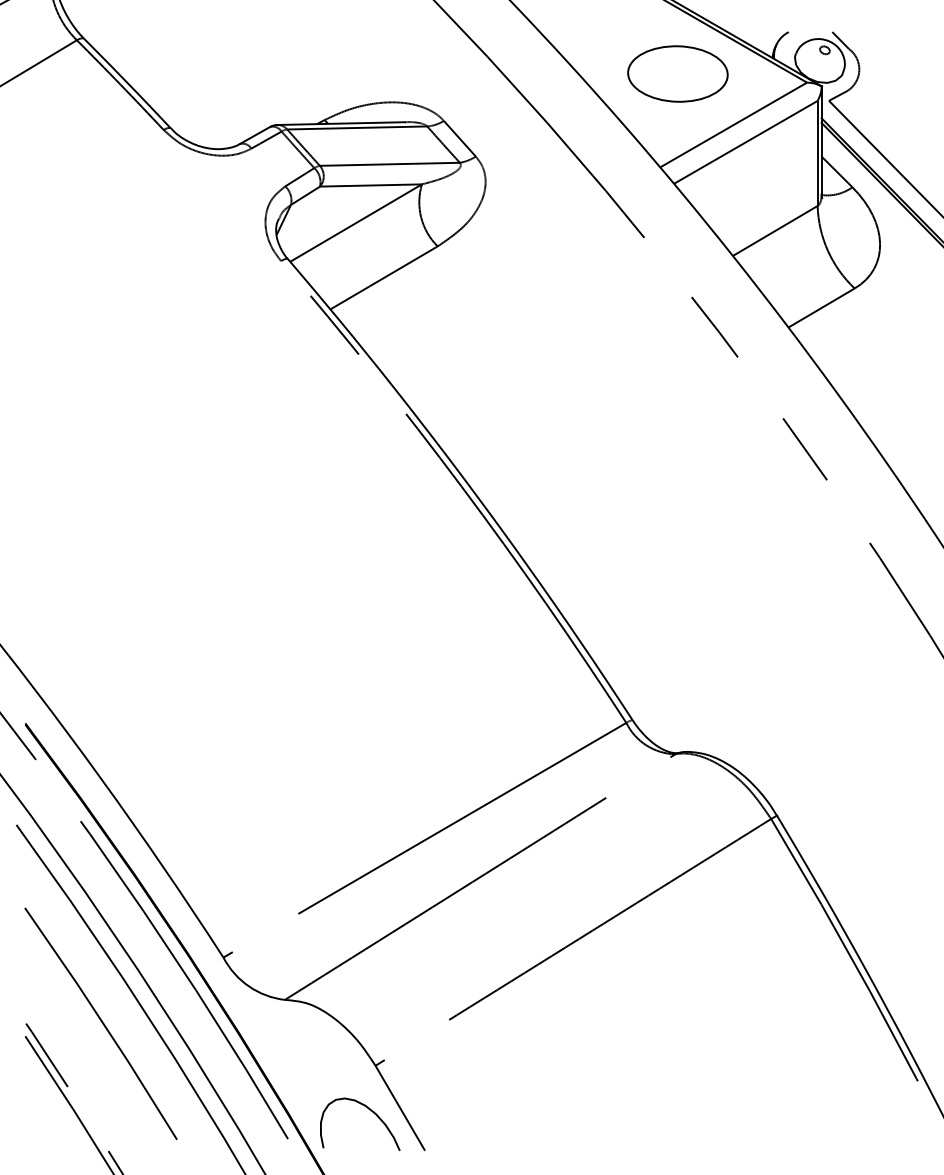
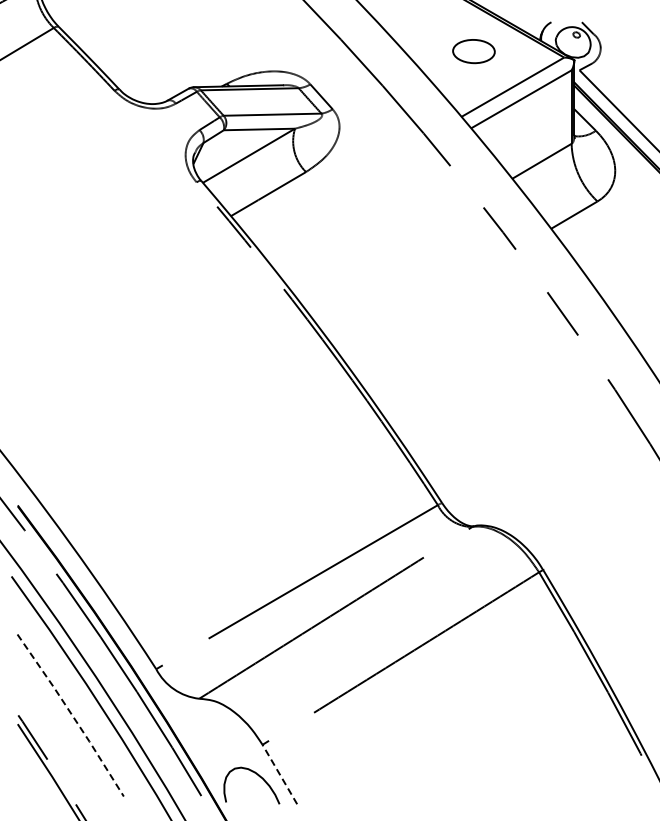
part: (677, 73) -> (473, 51), size x0.6
line: (103, 1023) -> (72, 715), solid -> dashed
line: (399, 1108) -> (279, 774), solid -> dashed

